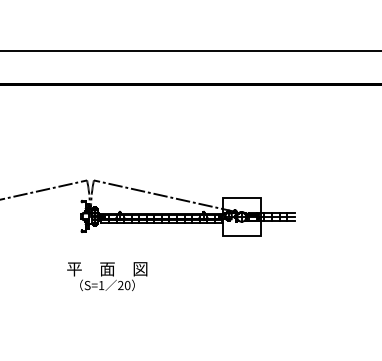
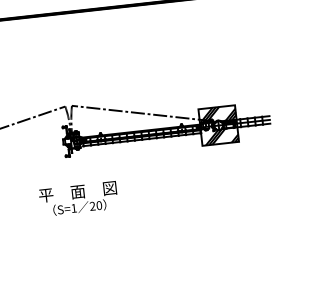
hatch: (241, 217) -> (218, 125), added
text: (107, 276) -> (78, 198), moved

